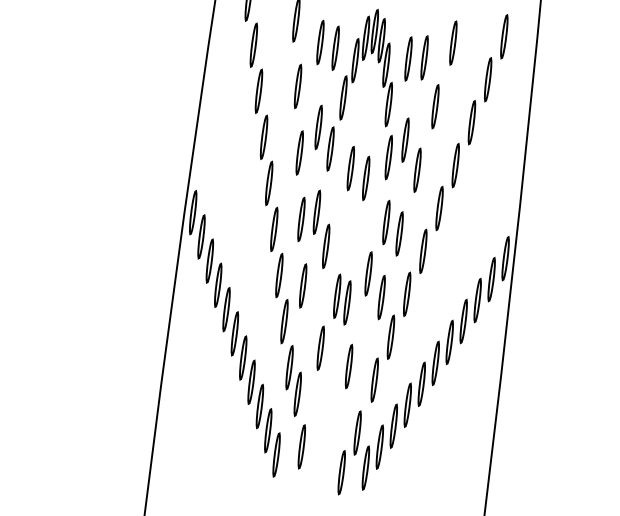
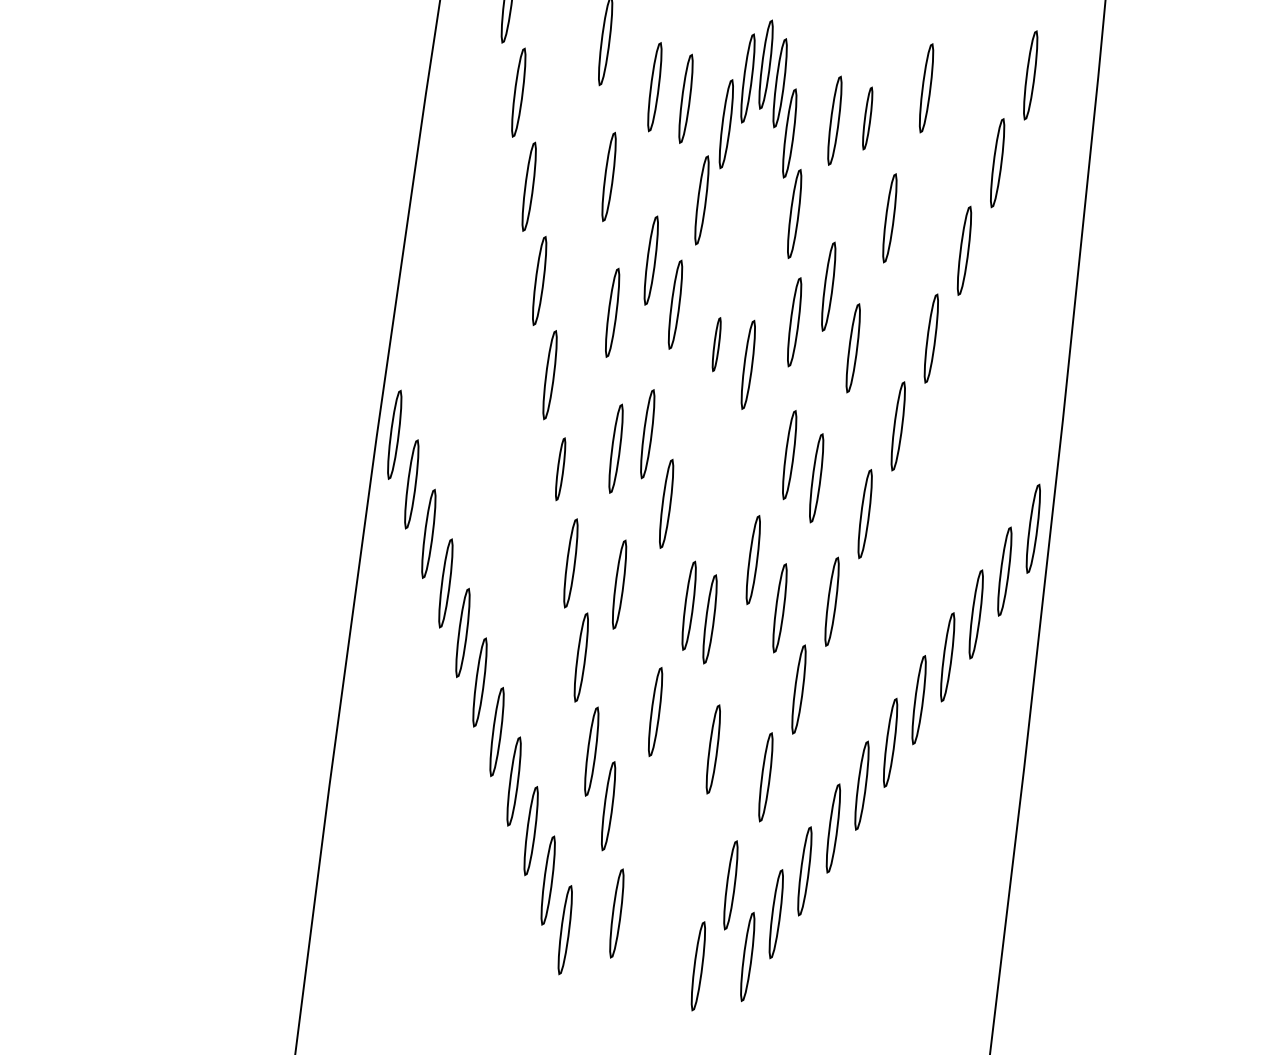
part: (424, 57) -> (867, 117), size x0.7
part: (350, 168) -> (716, 344), size x0.6
part: (274, 229) -> (560, 469), size x0.7

